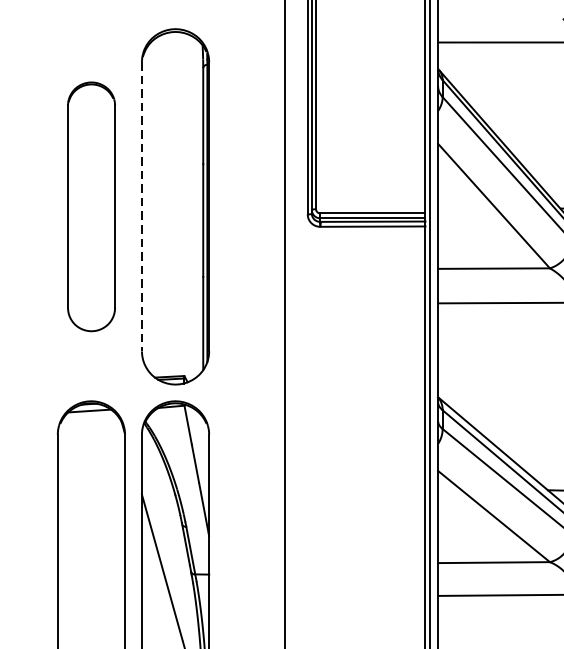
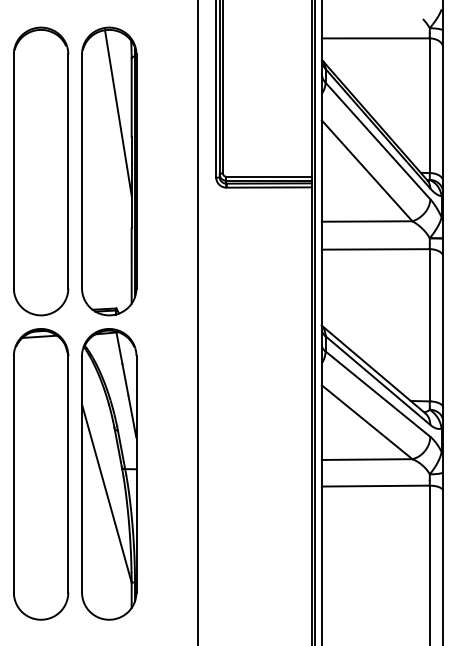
line: (186, 134) -> (118, 112), added
part: (91, 206) -> (41, 171), size x1.43
line: (141, 206) -> (81, 171), dashed -> solid

